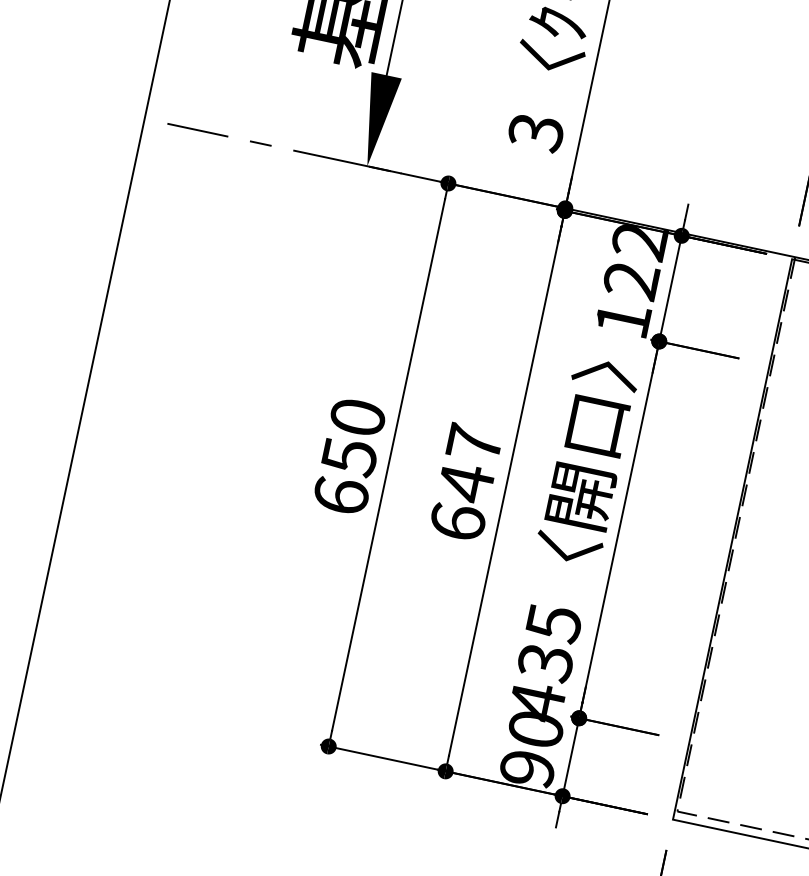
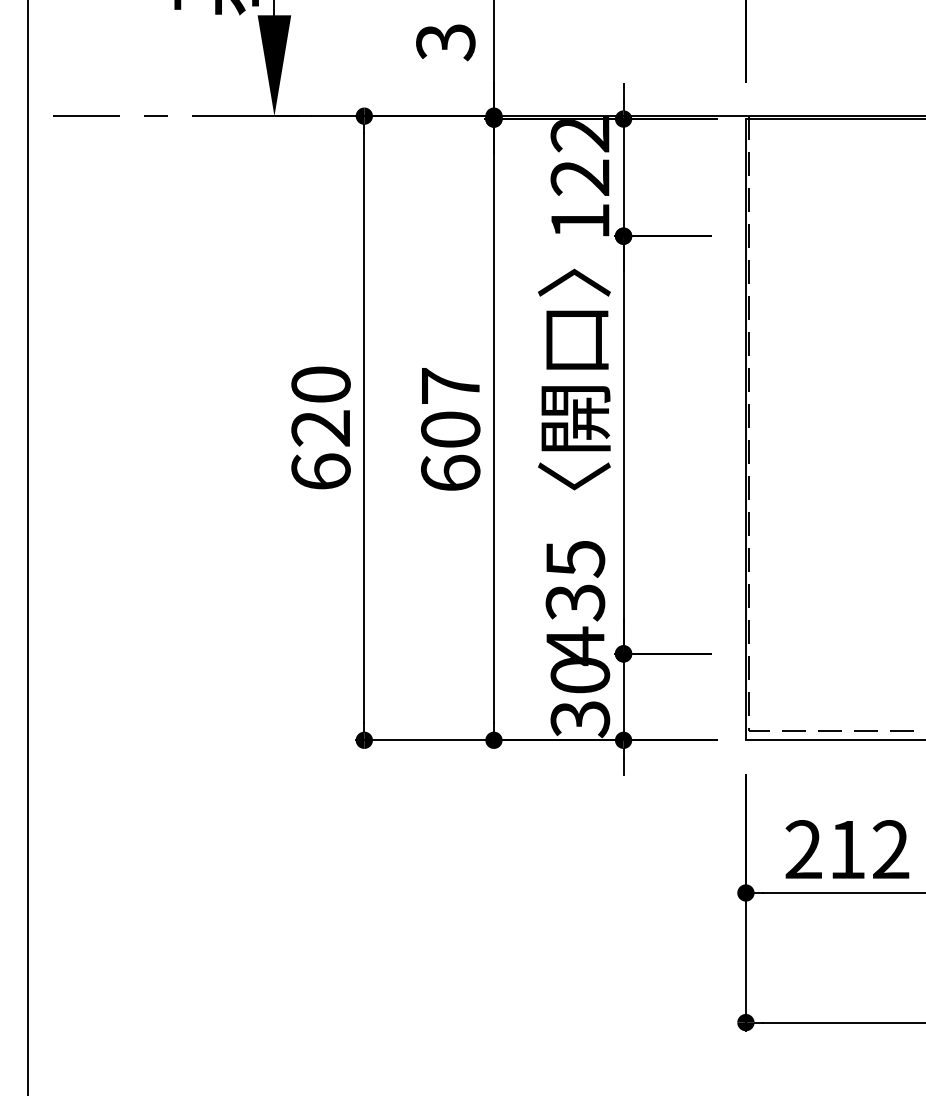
text: (348, 456) -> (320, 428), 650 -> 620
text: (466, 482) -> (450, 429), 647 -> 607
text: (527, 769) -> (580, 719), 90 -> 30

